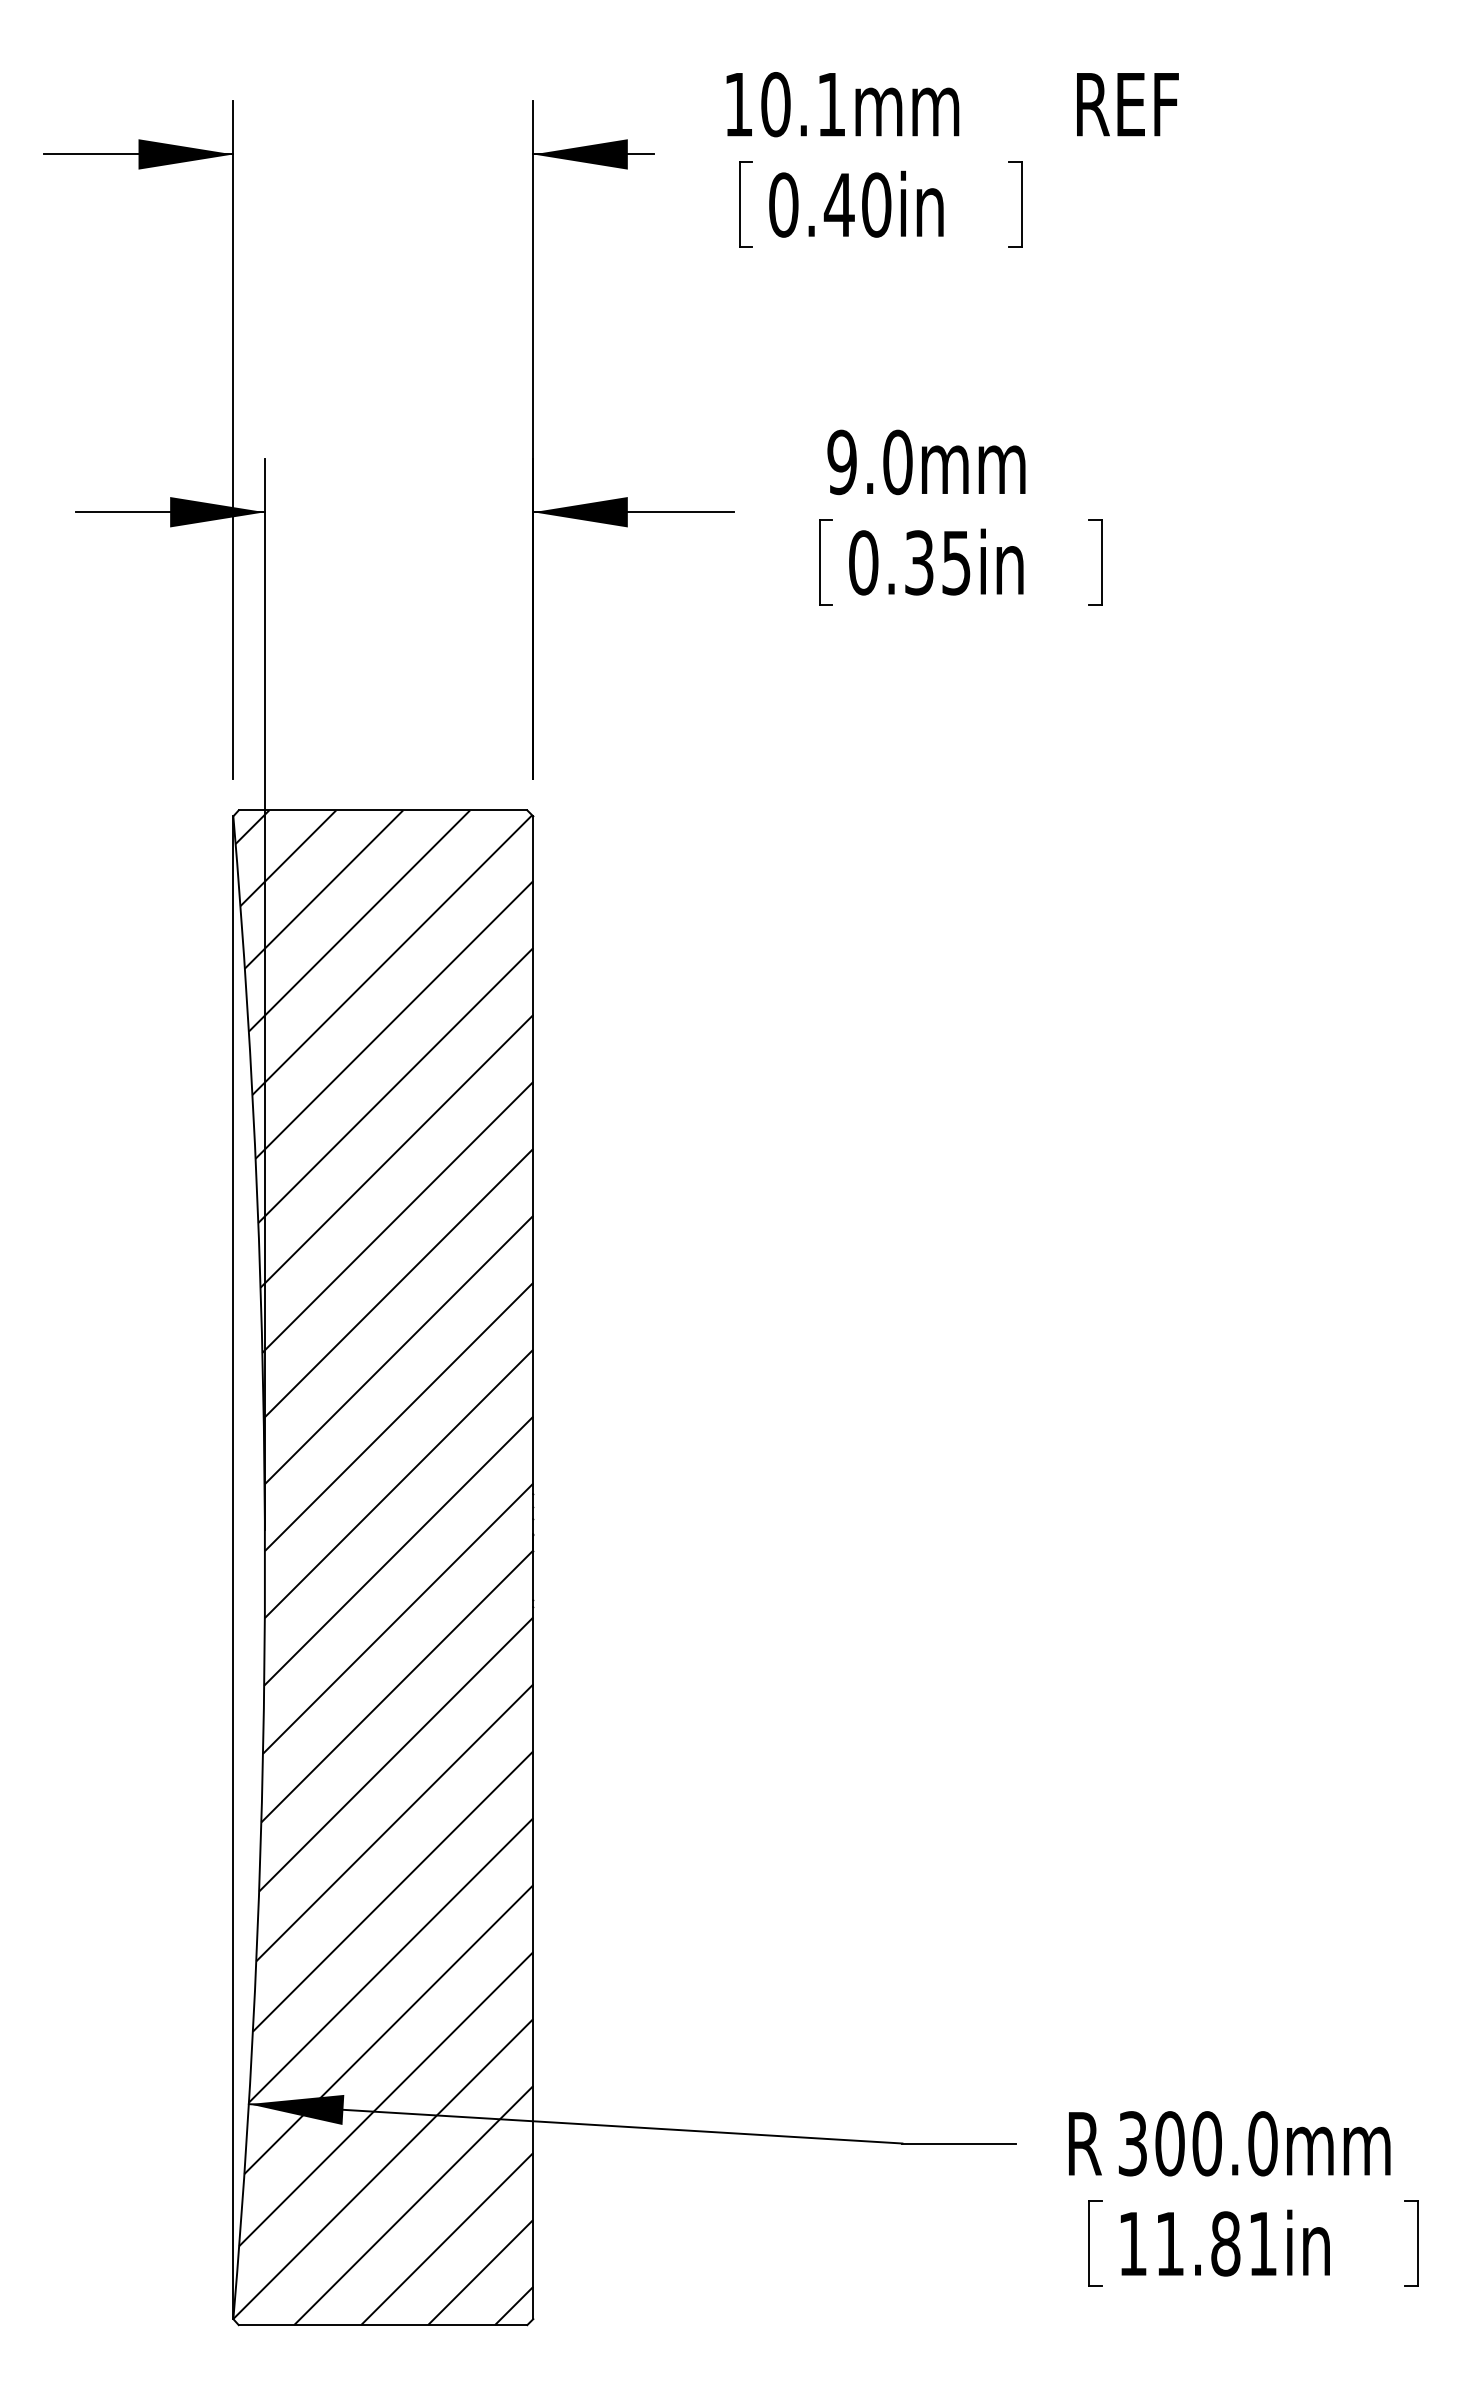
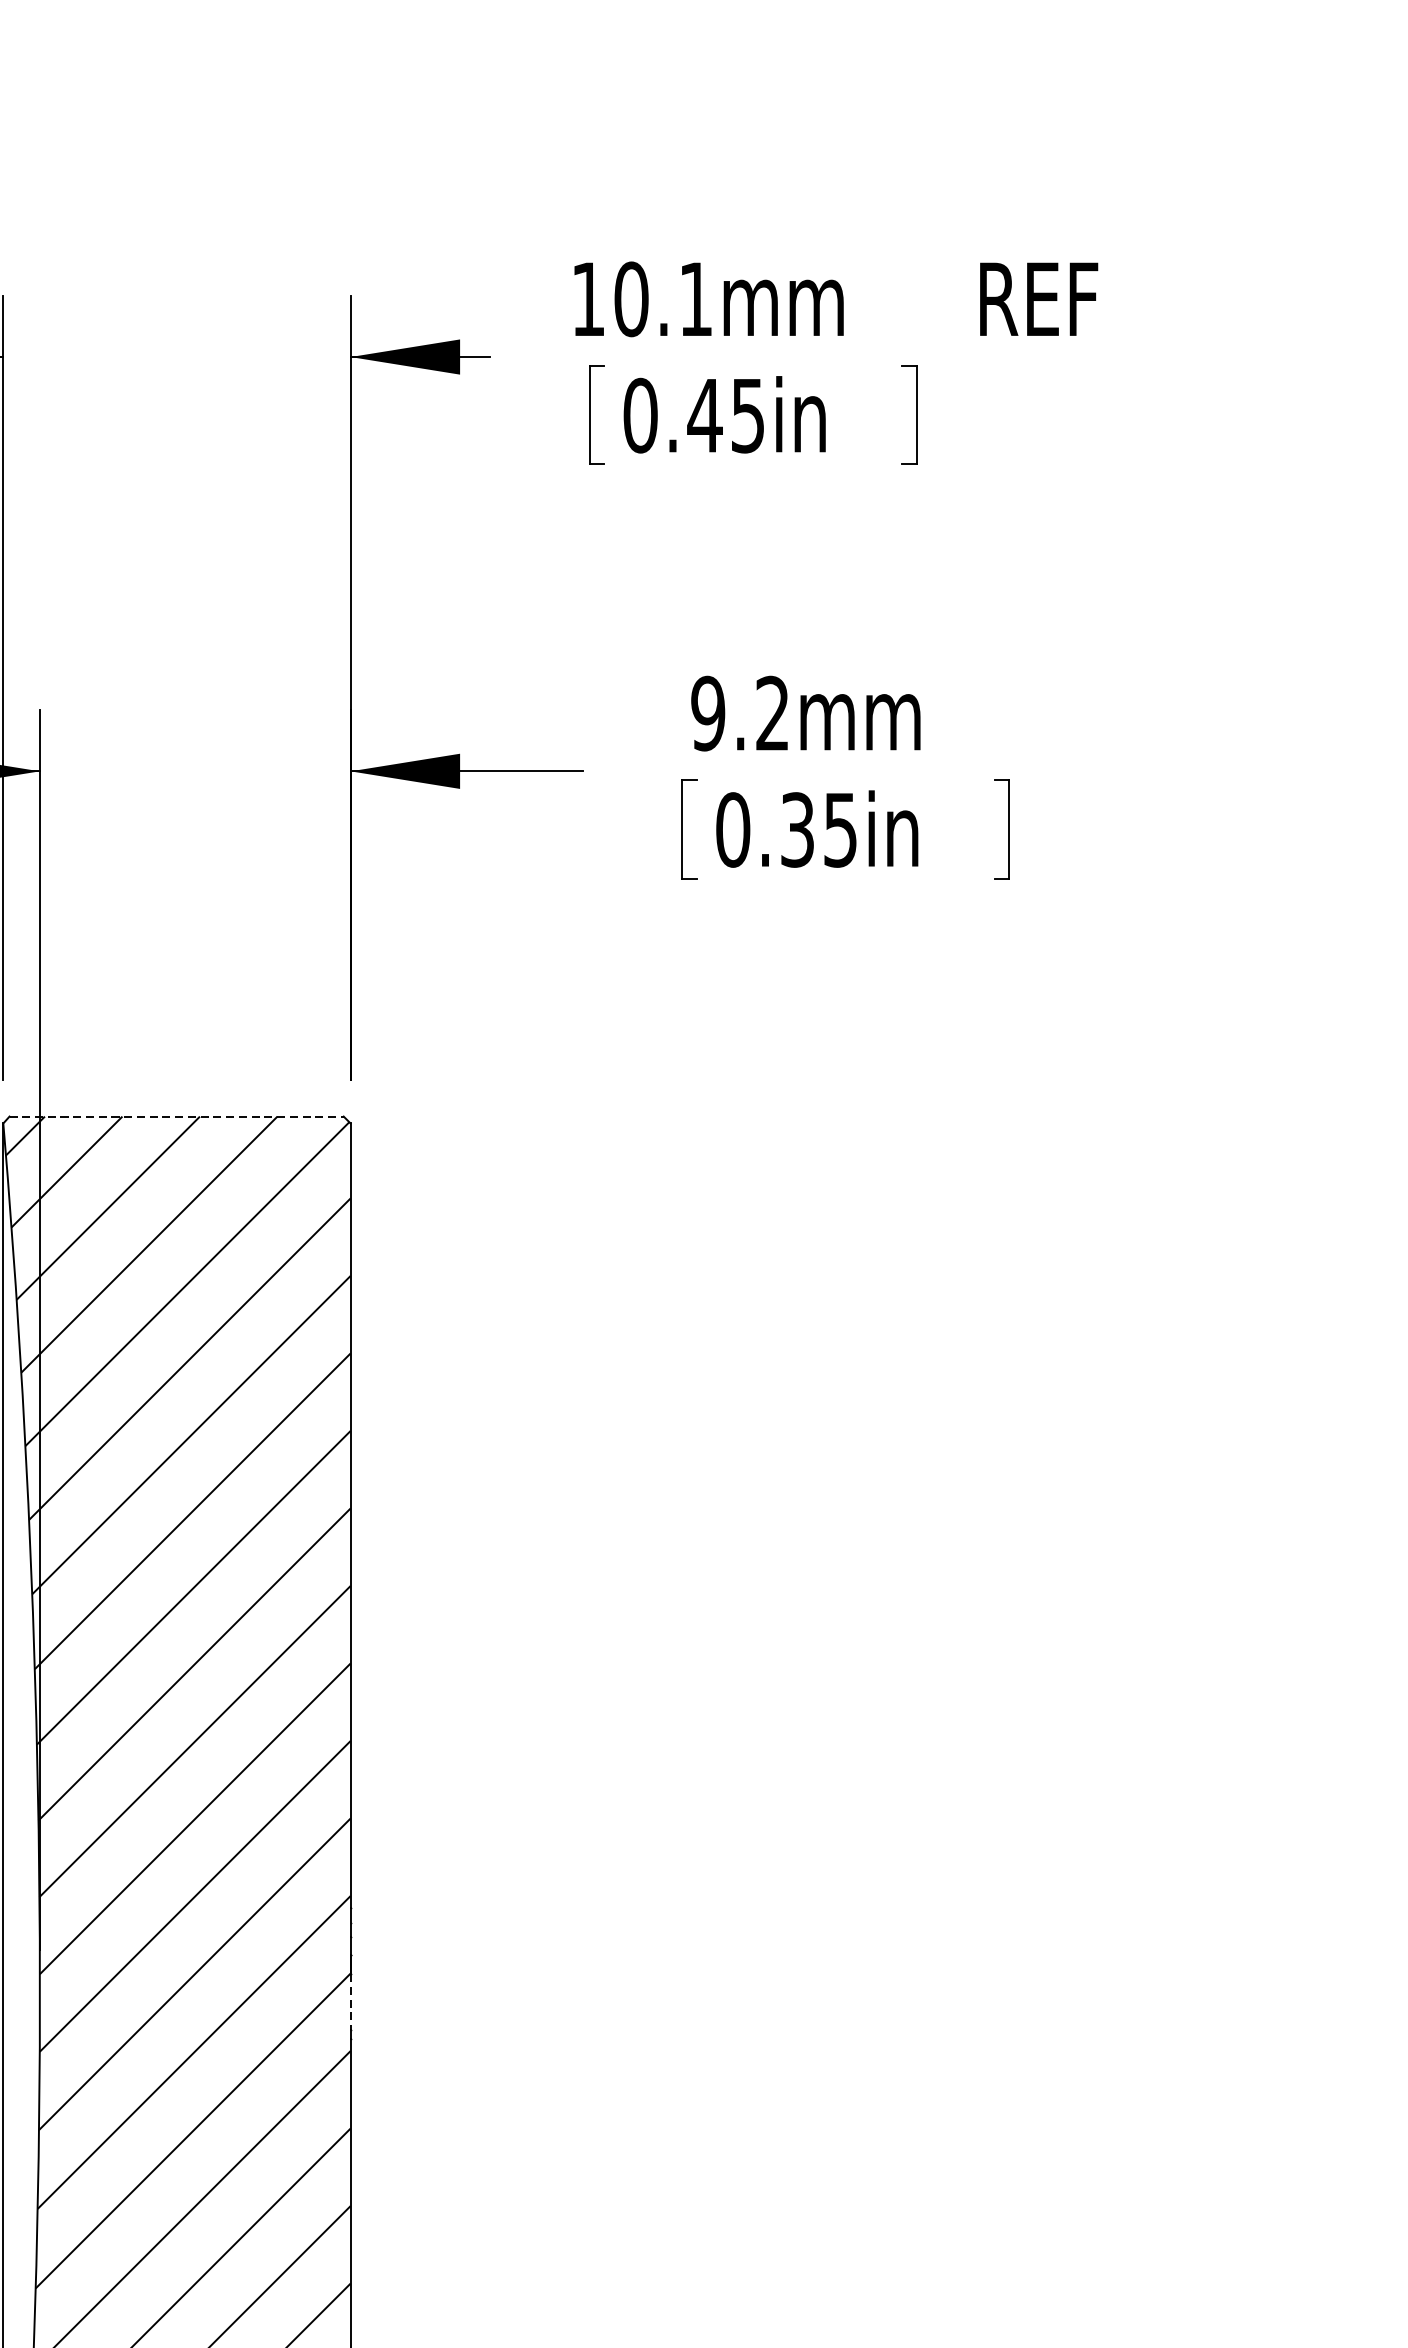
text: (876, 204) -> (748, 415), 0.40in -> 0.45in
text: (897, 462) -> (772, 713), 9.0mm -> 9.2mm
line: (383, 810) -> (177, 1116), solid -> dashed
line: (533, 1575) -> (350, 2002), solid -> dashed

